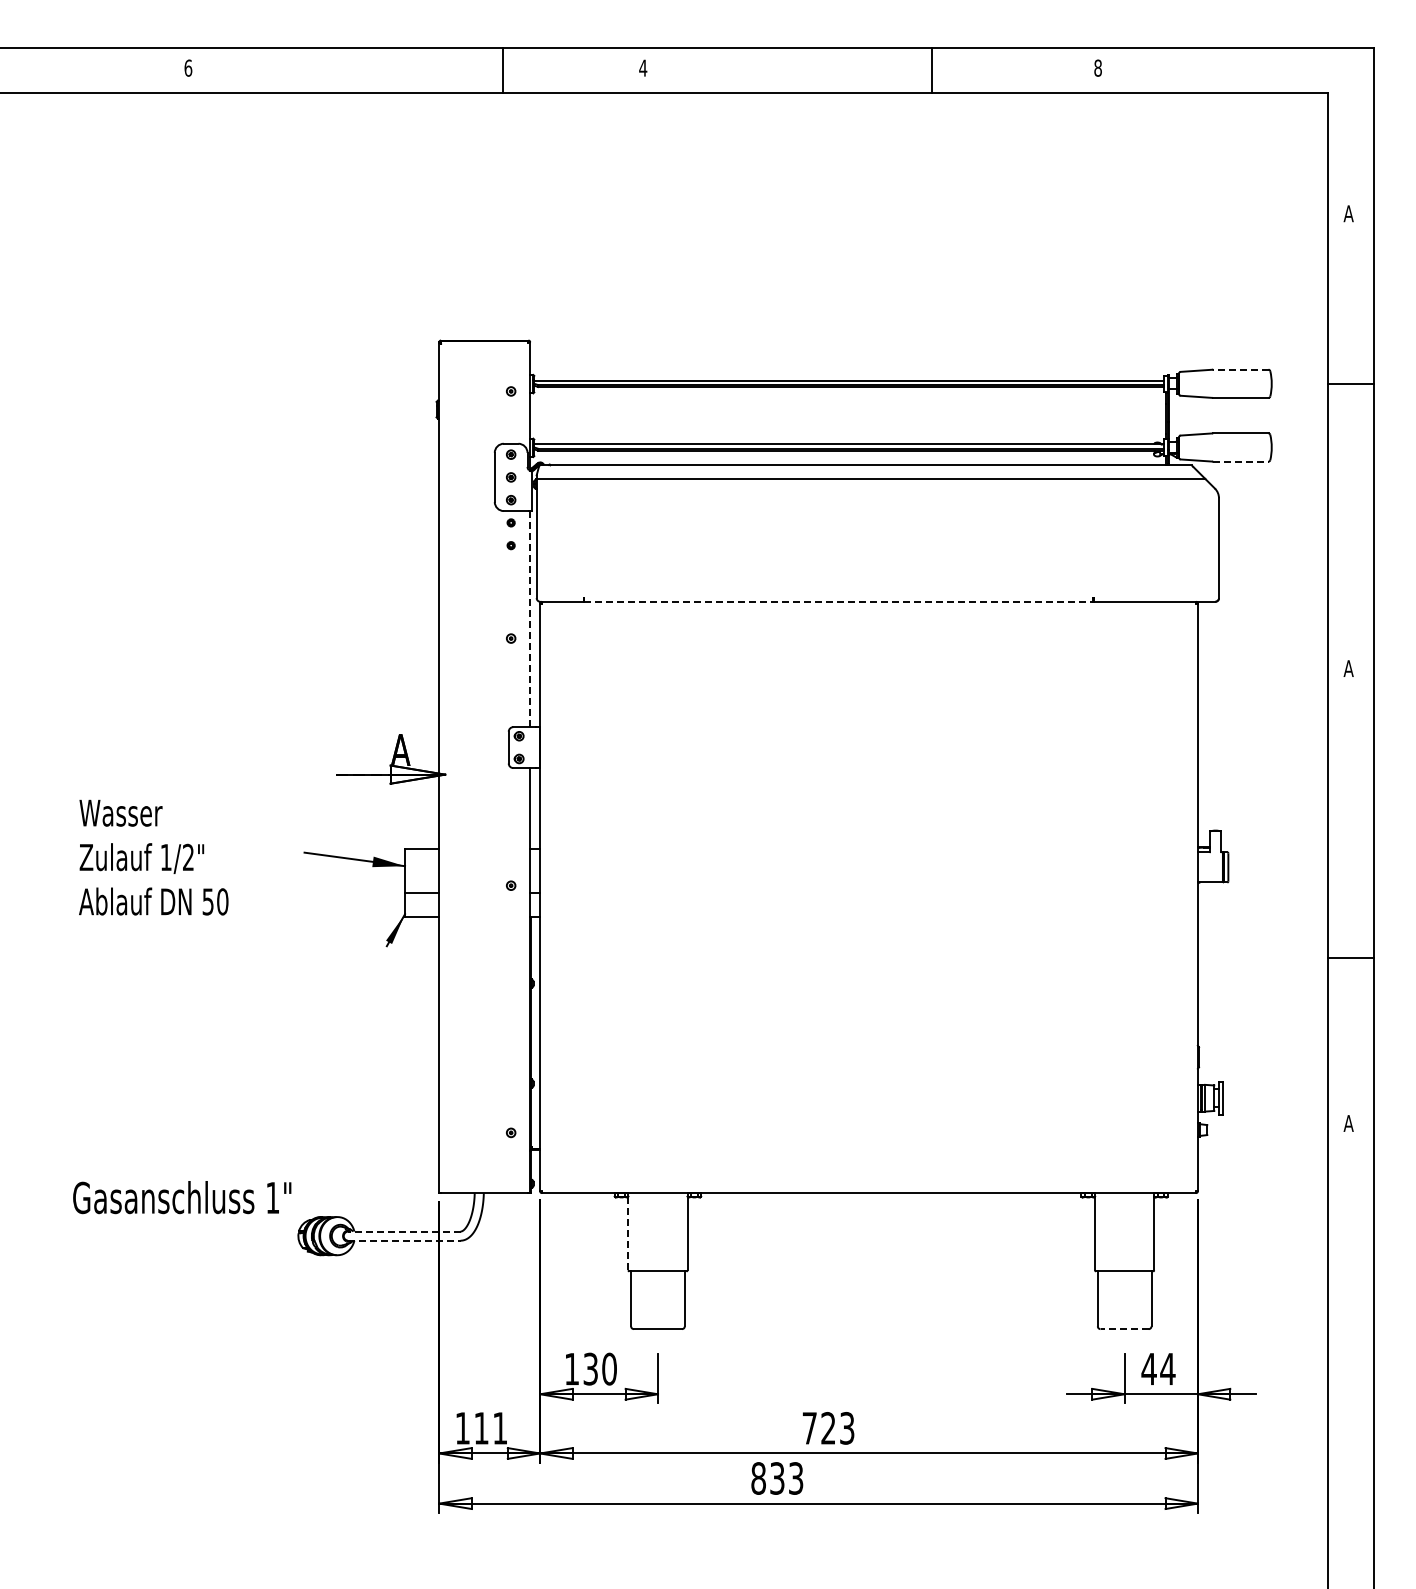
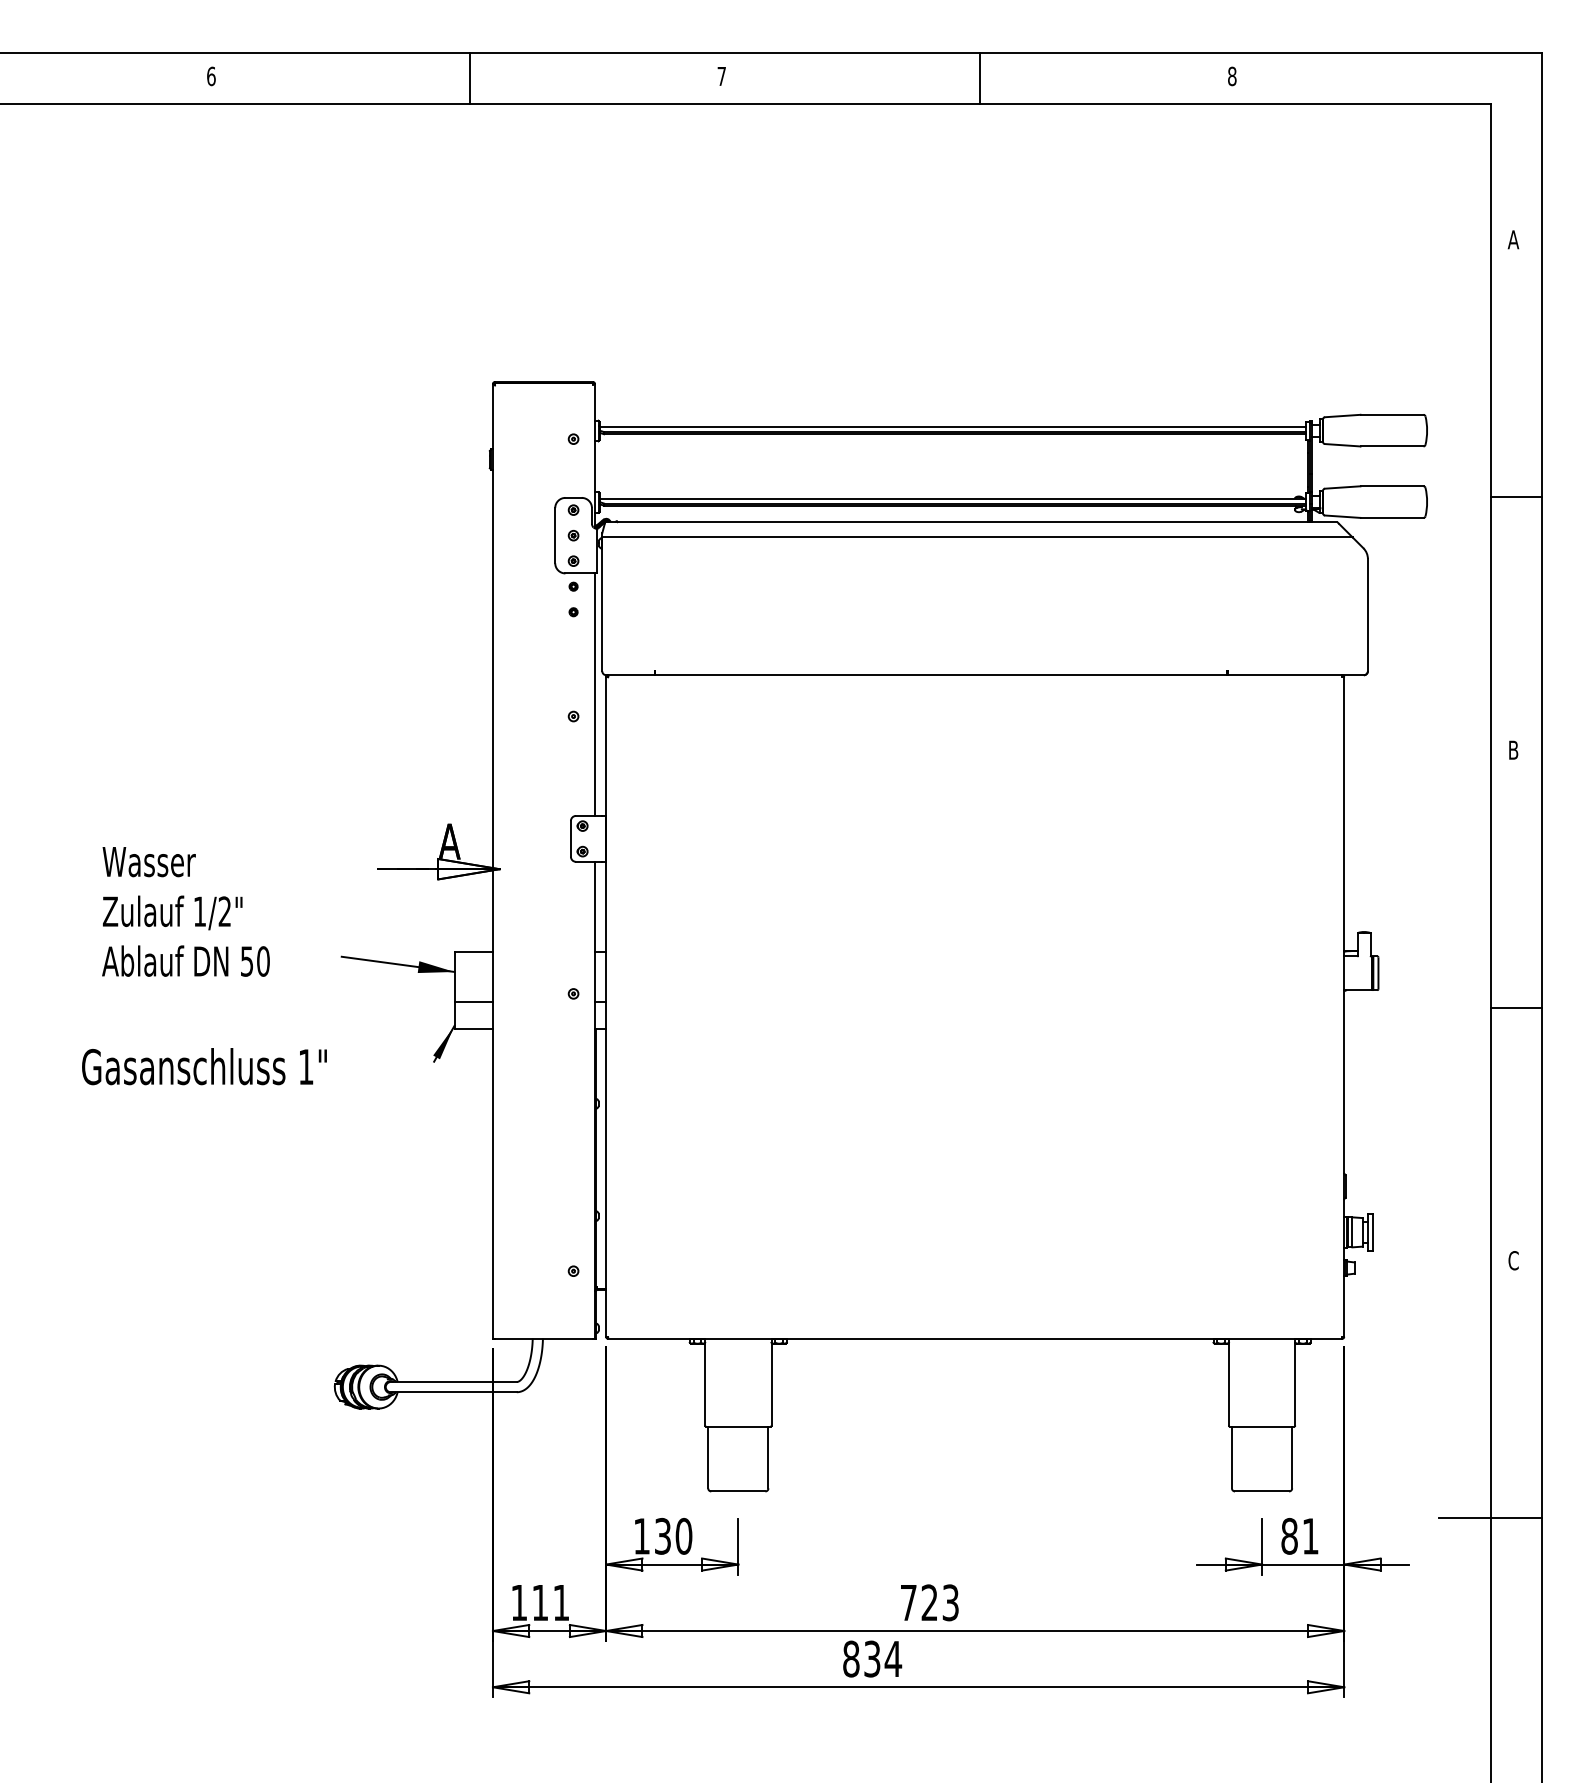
text: (643, 67) -> (722, 75), 4 -> 7
line: (503, 70) -> (469, 79), moved
line: (932, 70) -> (980, 79), moved
line: (1240, 369) -> (1392, 414), dashed -> solid
line: (1350, 384) -> (1515, 497), moved
line: (1240, 461) -> (1392, 517), dashed -> solid
line: (838, 601) -> (940, 674), dashed -> solid
line: (530, 619) -> (595, 695), dashed -> solid
text: (1348, 668) -> (1513, 750), A -> B
text: (153, 857) -> (185, 911), moved
line: (1350, 958) -> (1515, 1008), moved
text: (1348, 1123) -> (1513, 1260), A -> C
text: (182, 1197) -> (204, 1066), moved
line: (403, 1231) -> (452, 1381), dashed -> solid
line: (628, 1233) -> (705, 1384), dashed -> solid
line: (404, 1240) -> (453, 1392), dashed -> solid
line: (1124, 1329) -> (1261, 1491), dashed -> solid
line: (1327, 1353) -> (1489, 1518), added
text: (1158, 1368) -> (1300, 1535), 44 -> 81
text: (795, 1478) -> (892, 1659), 833 -> 834

